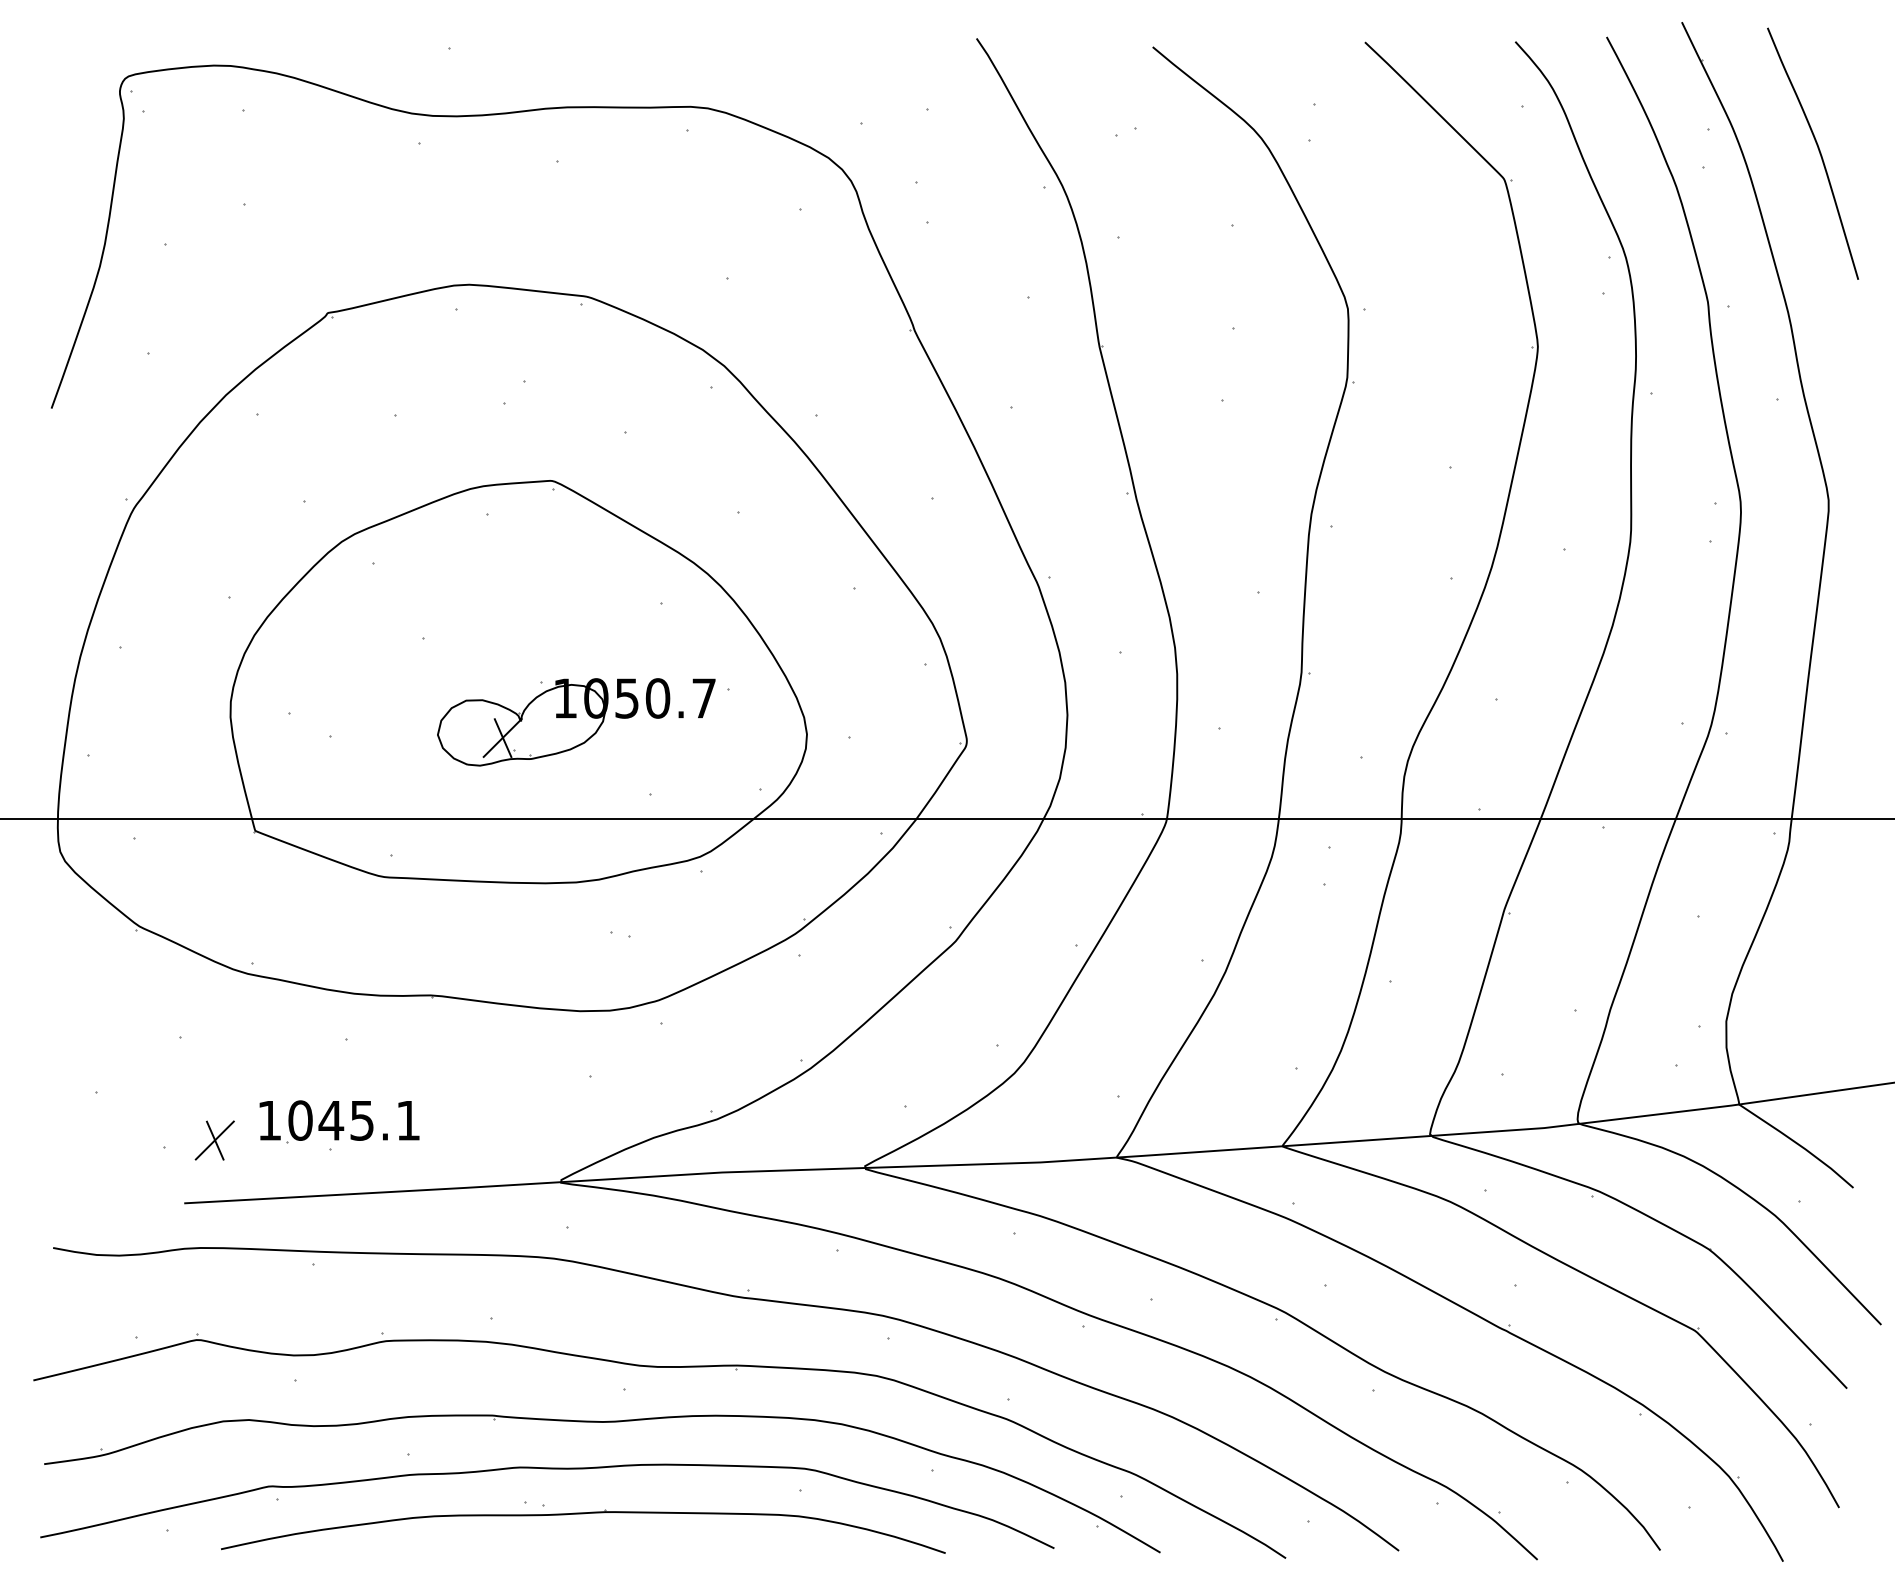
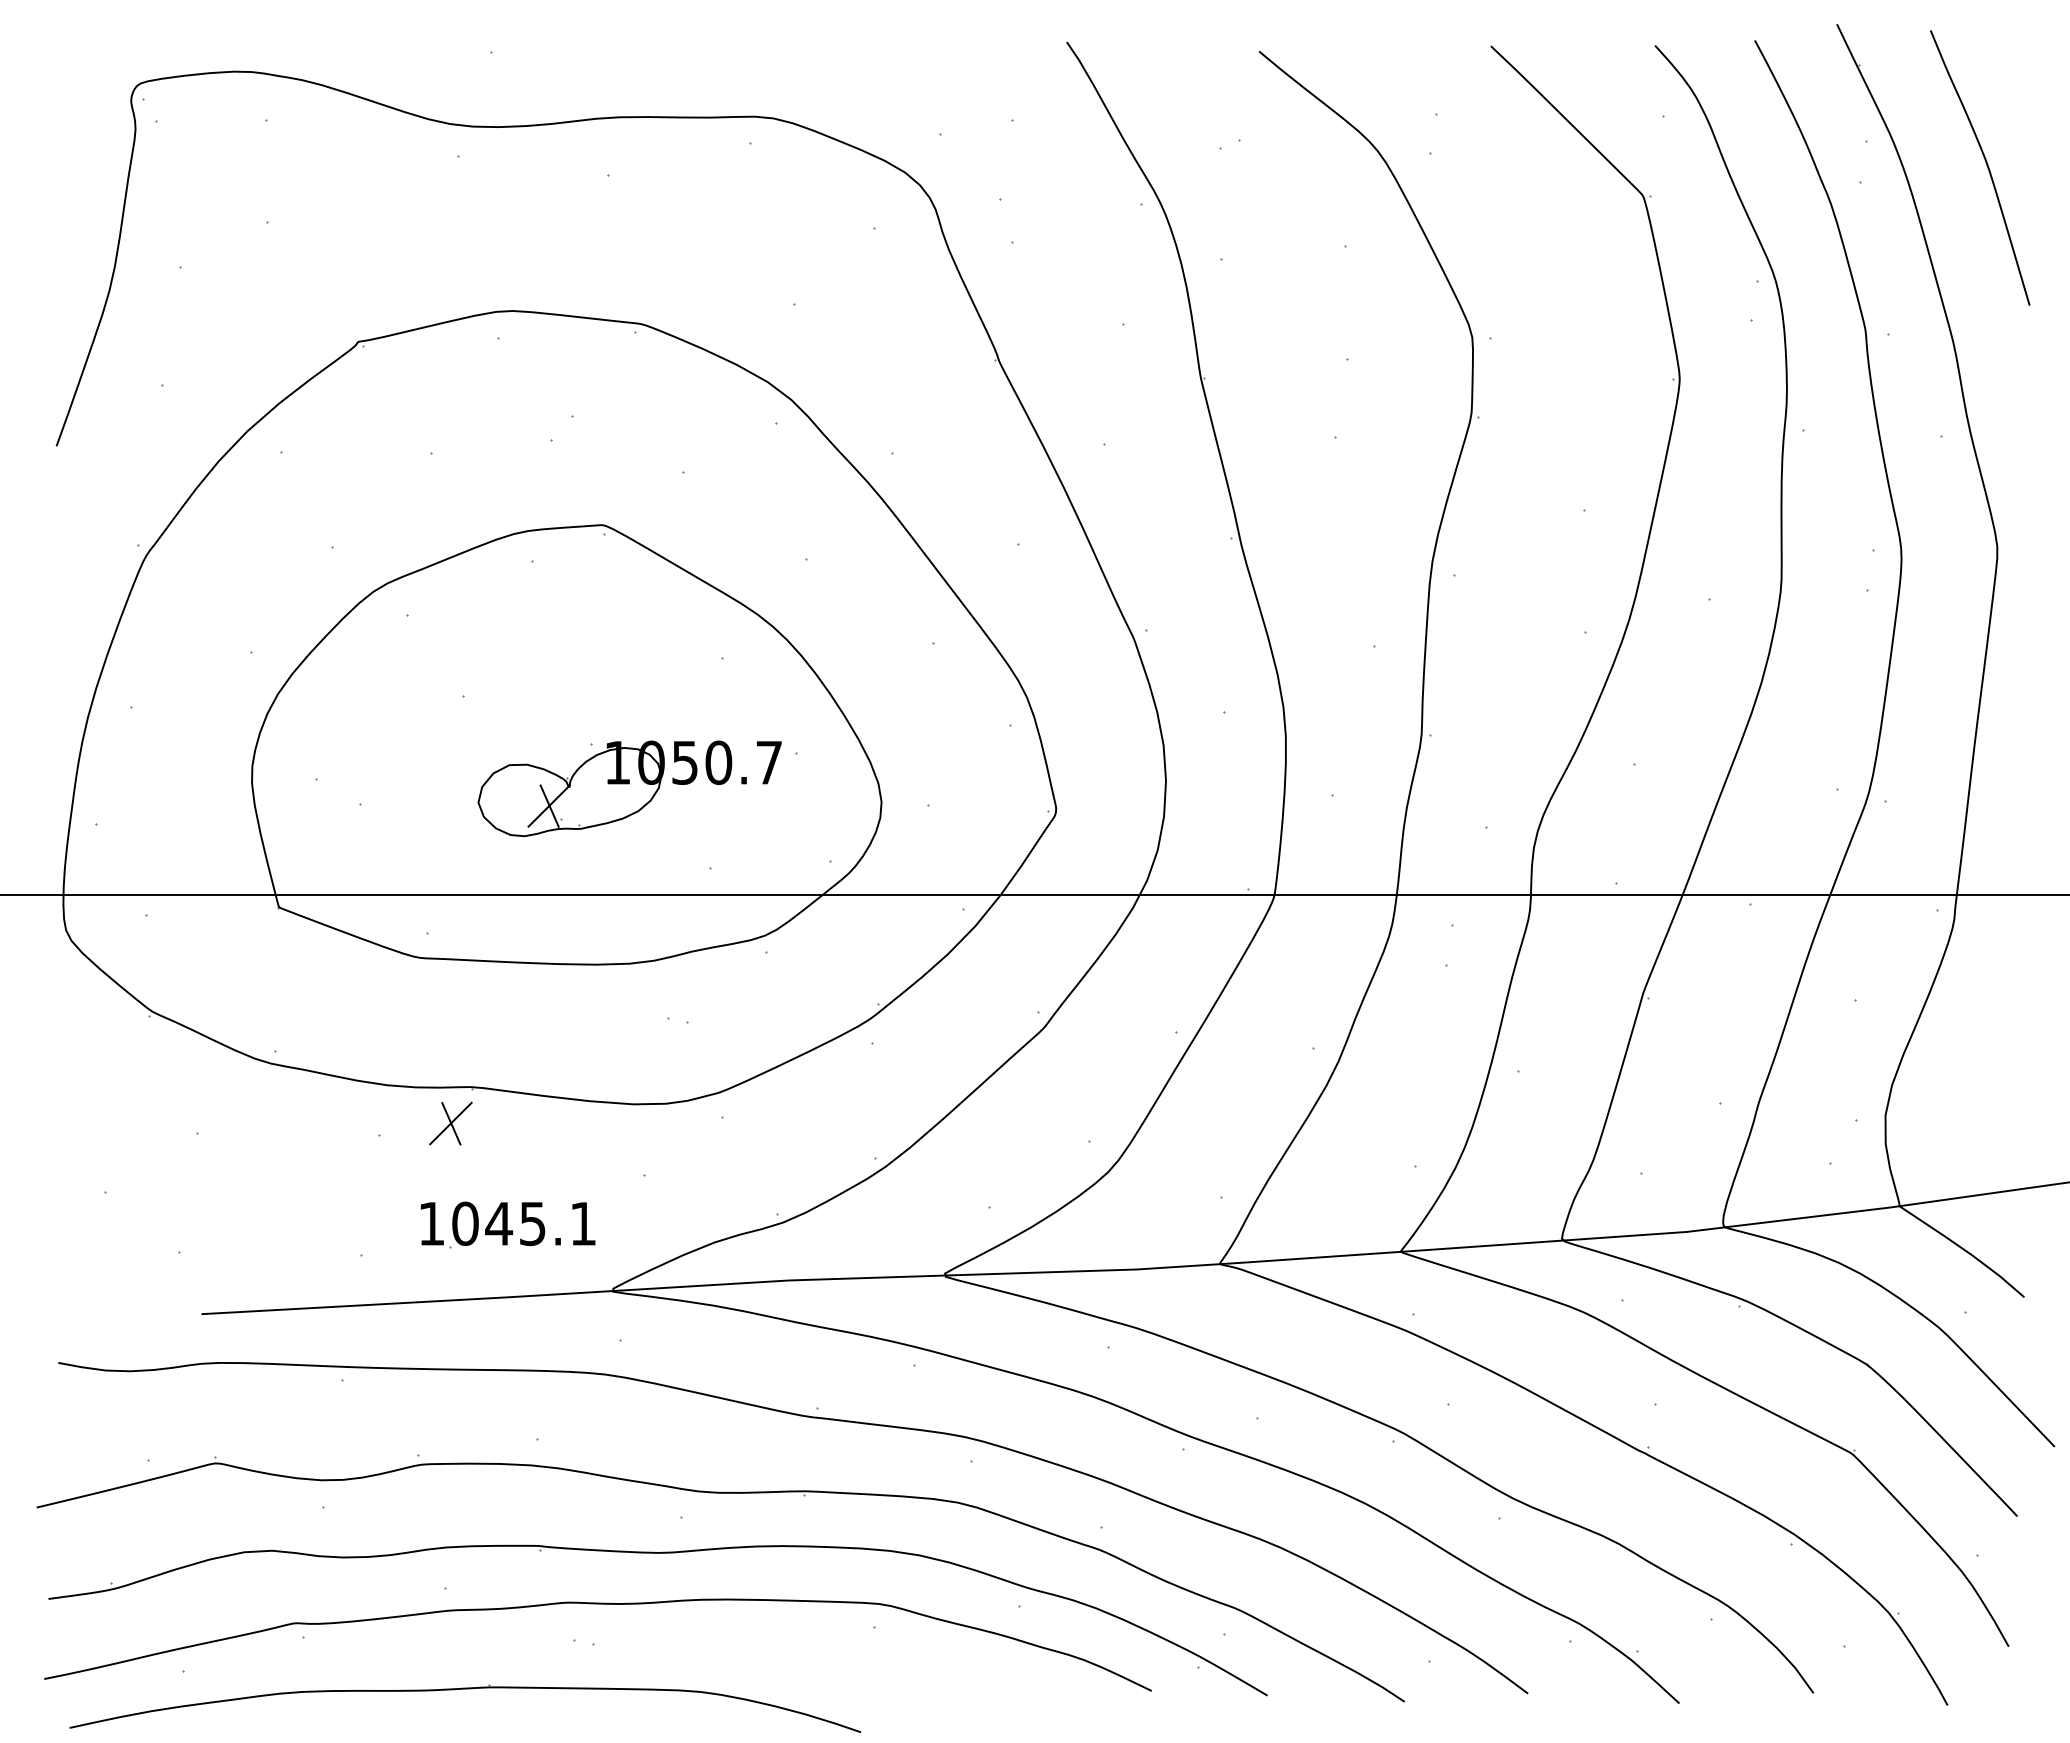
part: (339, 1121) -> (507, 1224), moved
part: (214, 1140) -> (450, 1123), moved
part: (583, 1514) -> (465, 1689), moved

